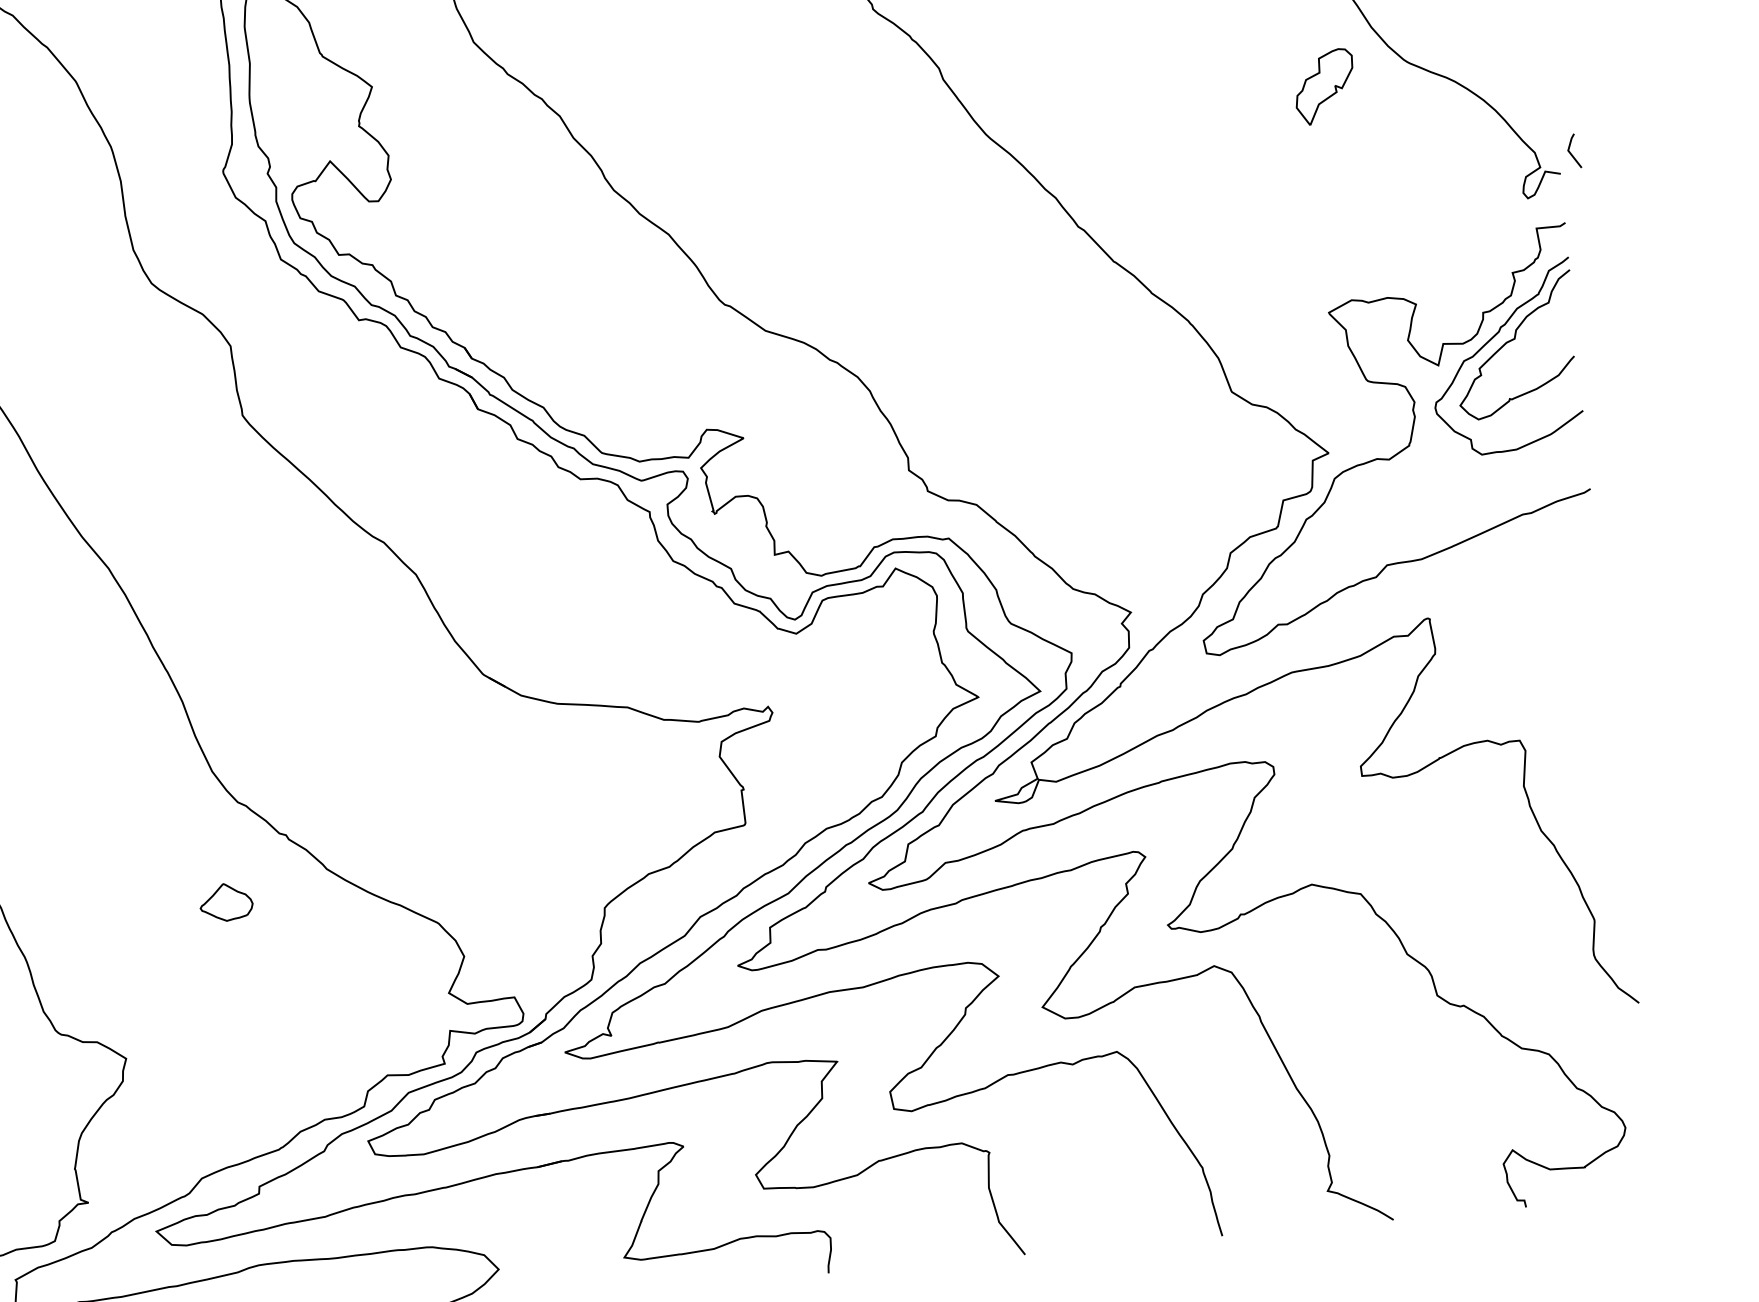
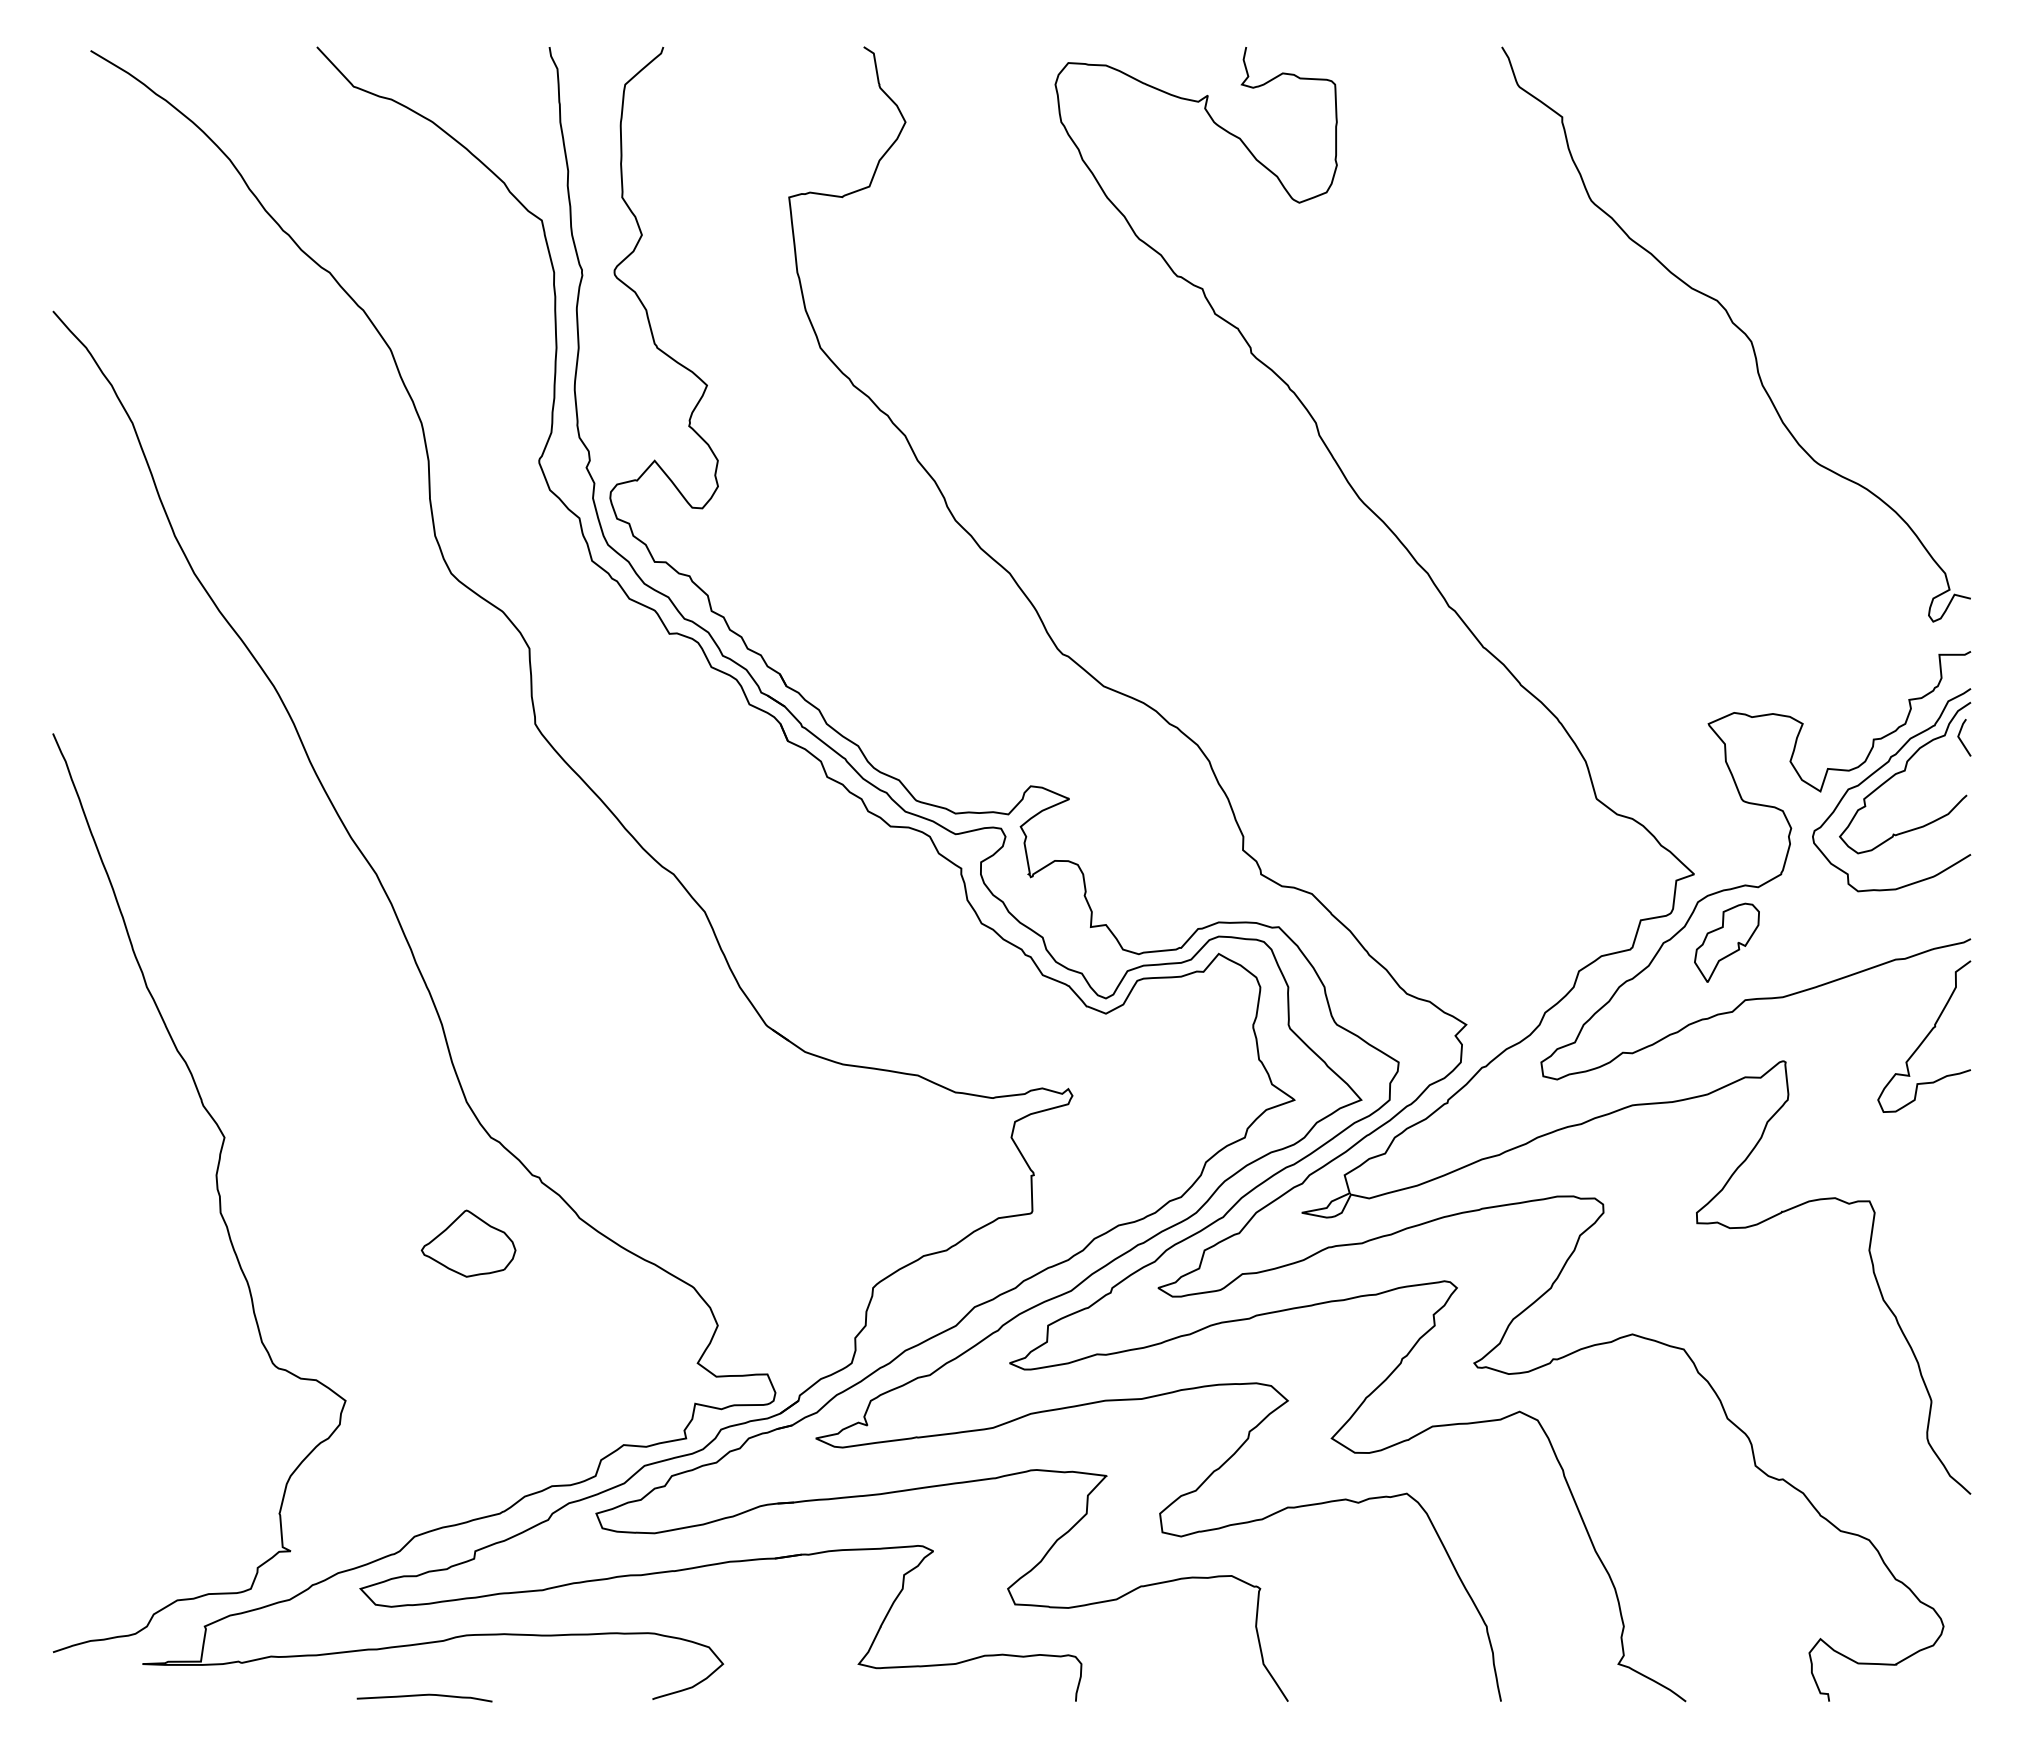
part: (1324, 86) -> (1726, 942), moved
line: (1571, 153) -> (1961, 739), moved
curve: (1557, 583) -> (1925, 1036), added
part: (226, 902) -> (468, 1243), size x1.67

